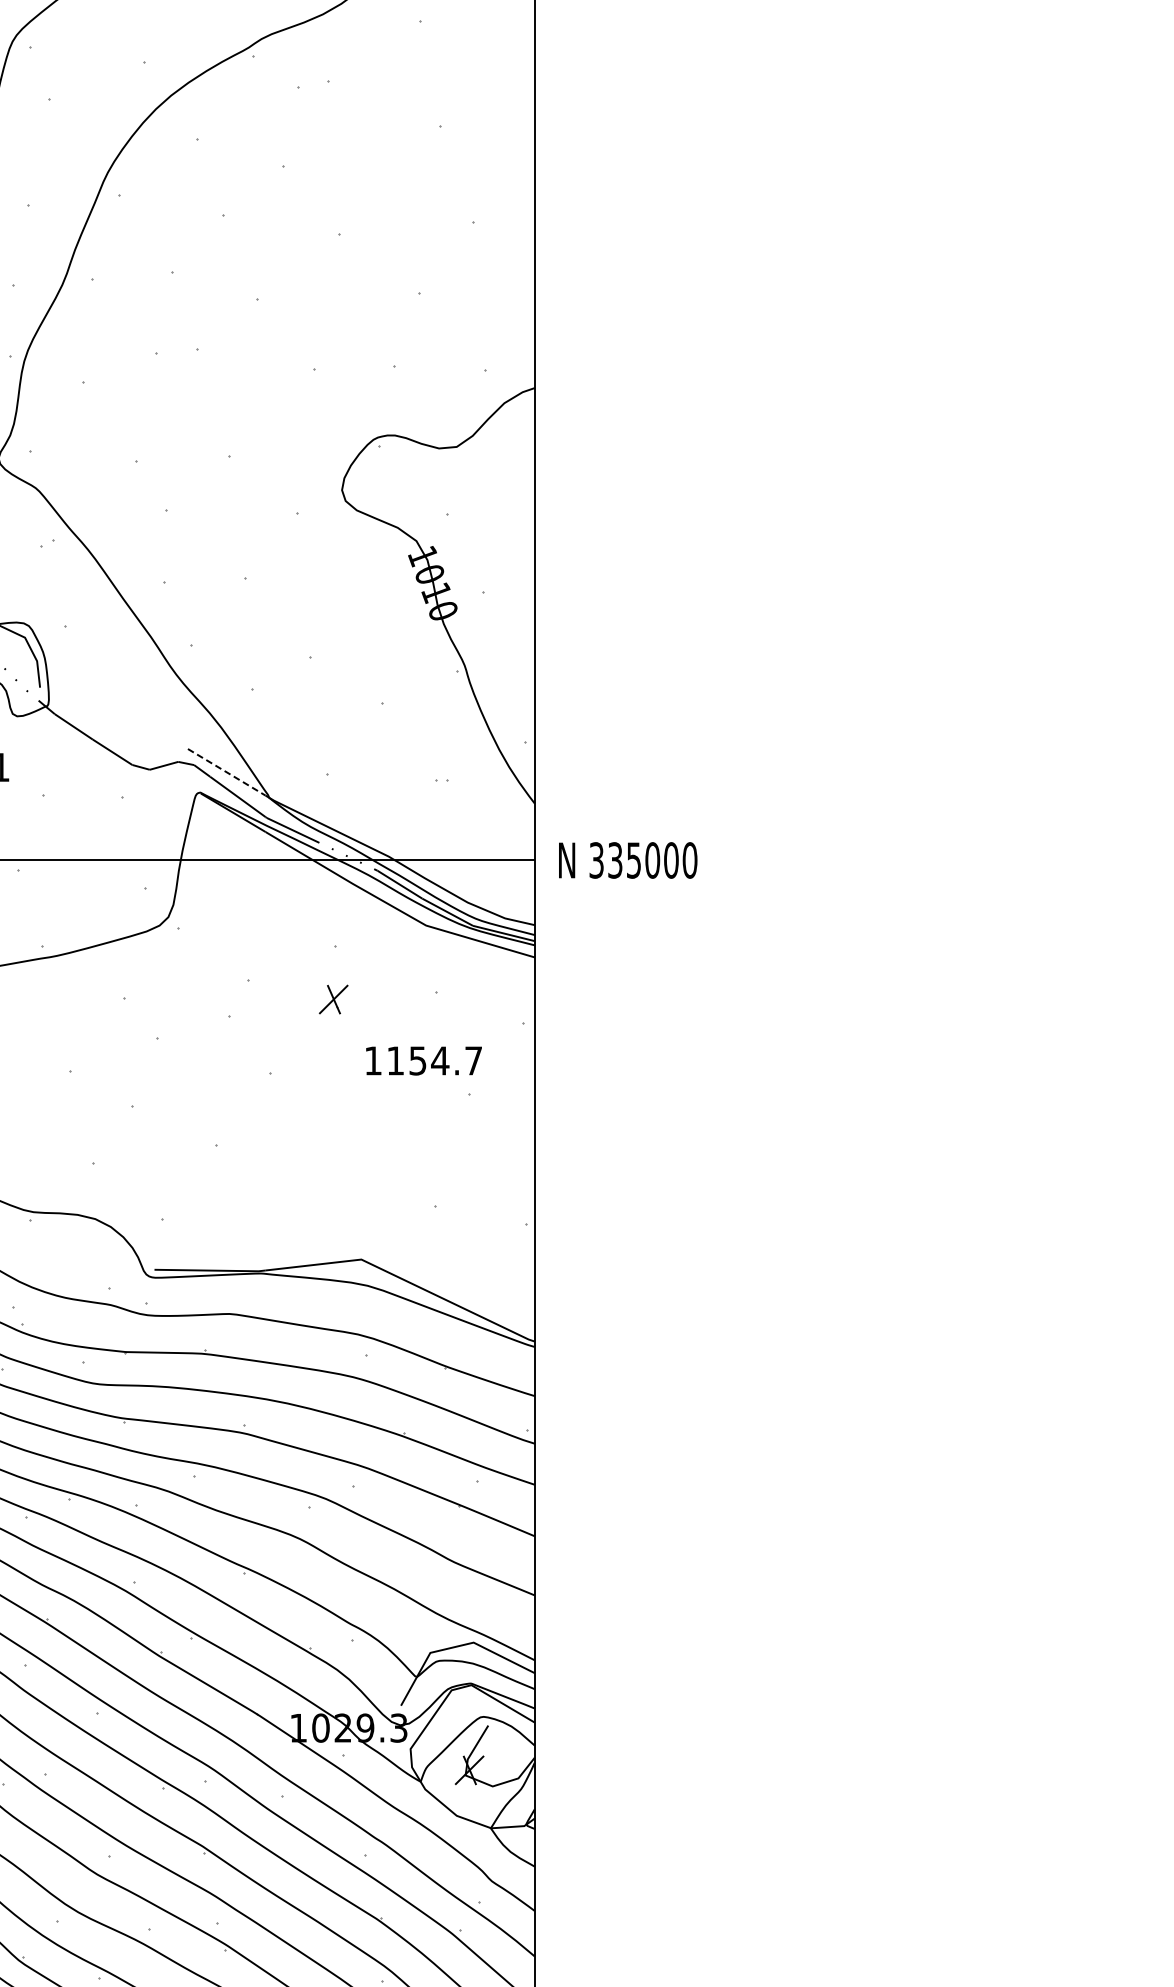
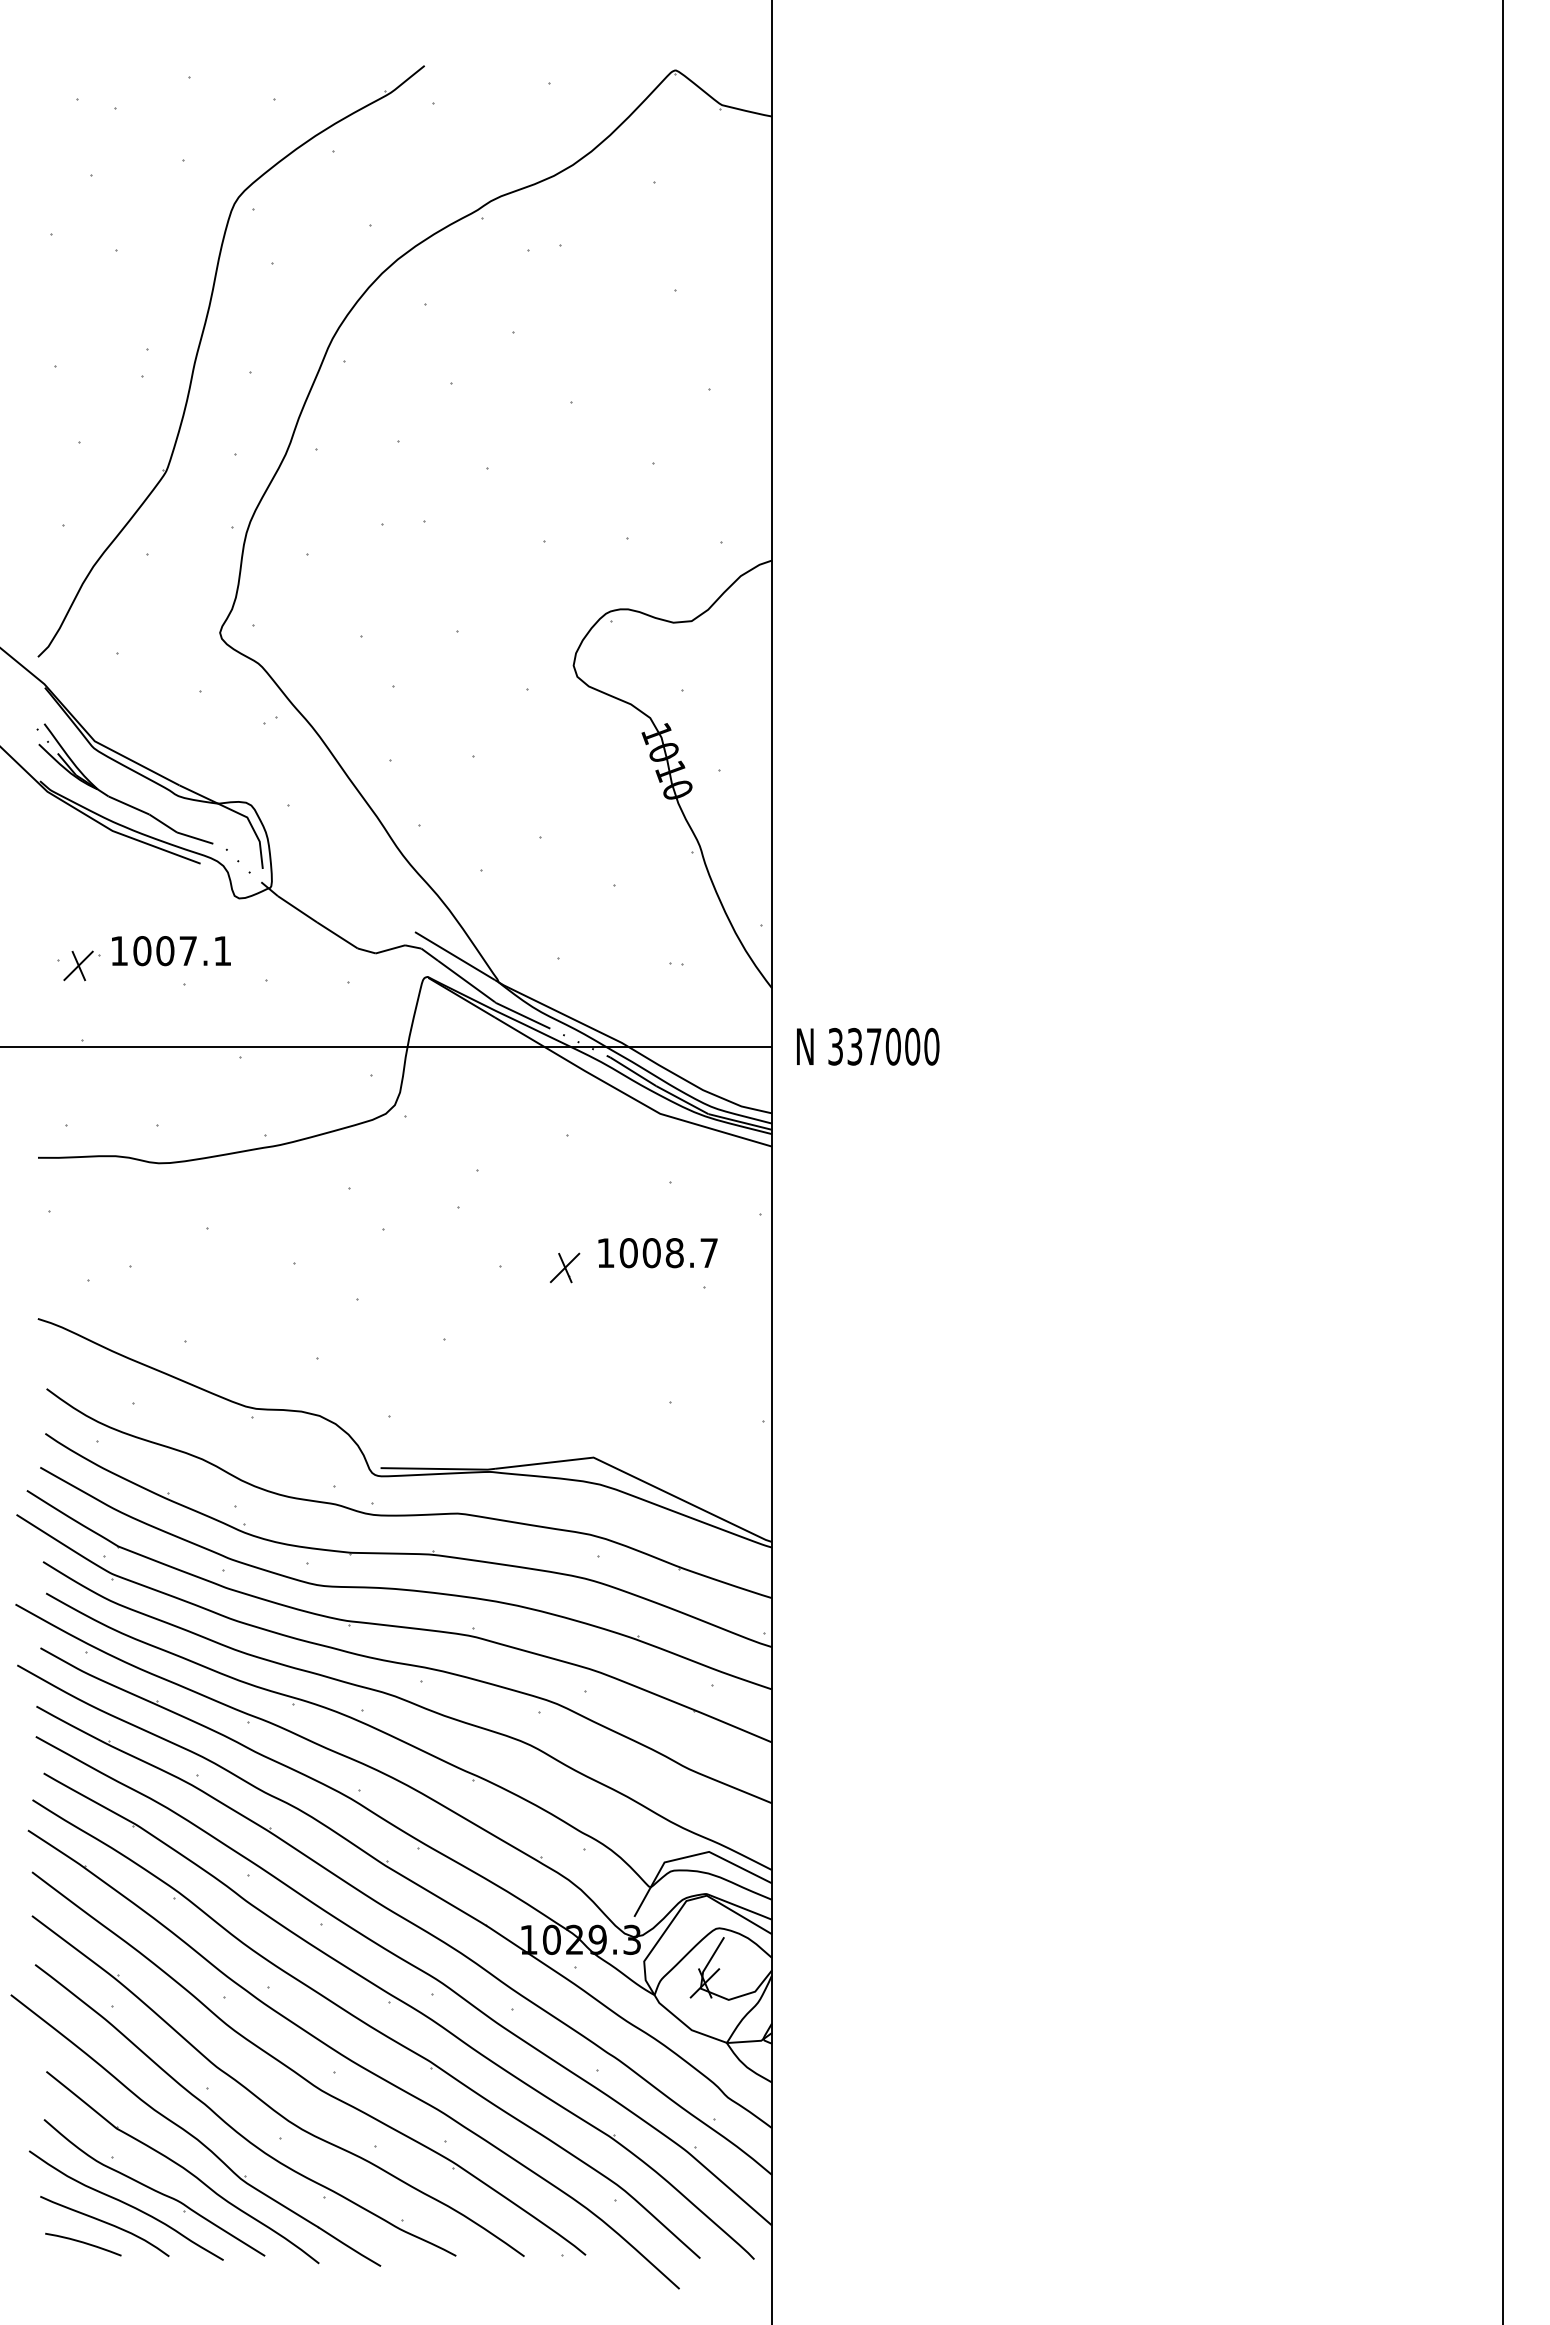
line: (226, 772) -> (454, 956), dashed -> solid
text: (634, 860) -> (874, 1046), 335000 -> 337000
part: (334, 999) -> (565, 1267), moved
text: (417, 1061) -> (651, 1253), 1154.7 -> 1008.7

